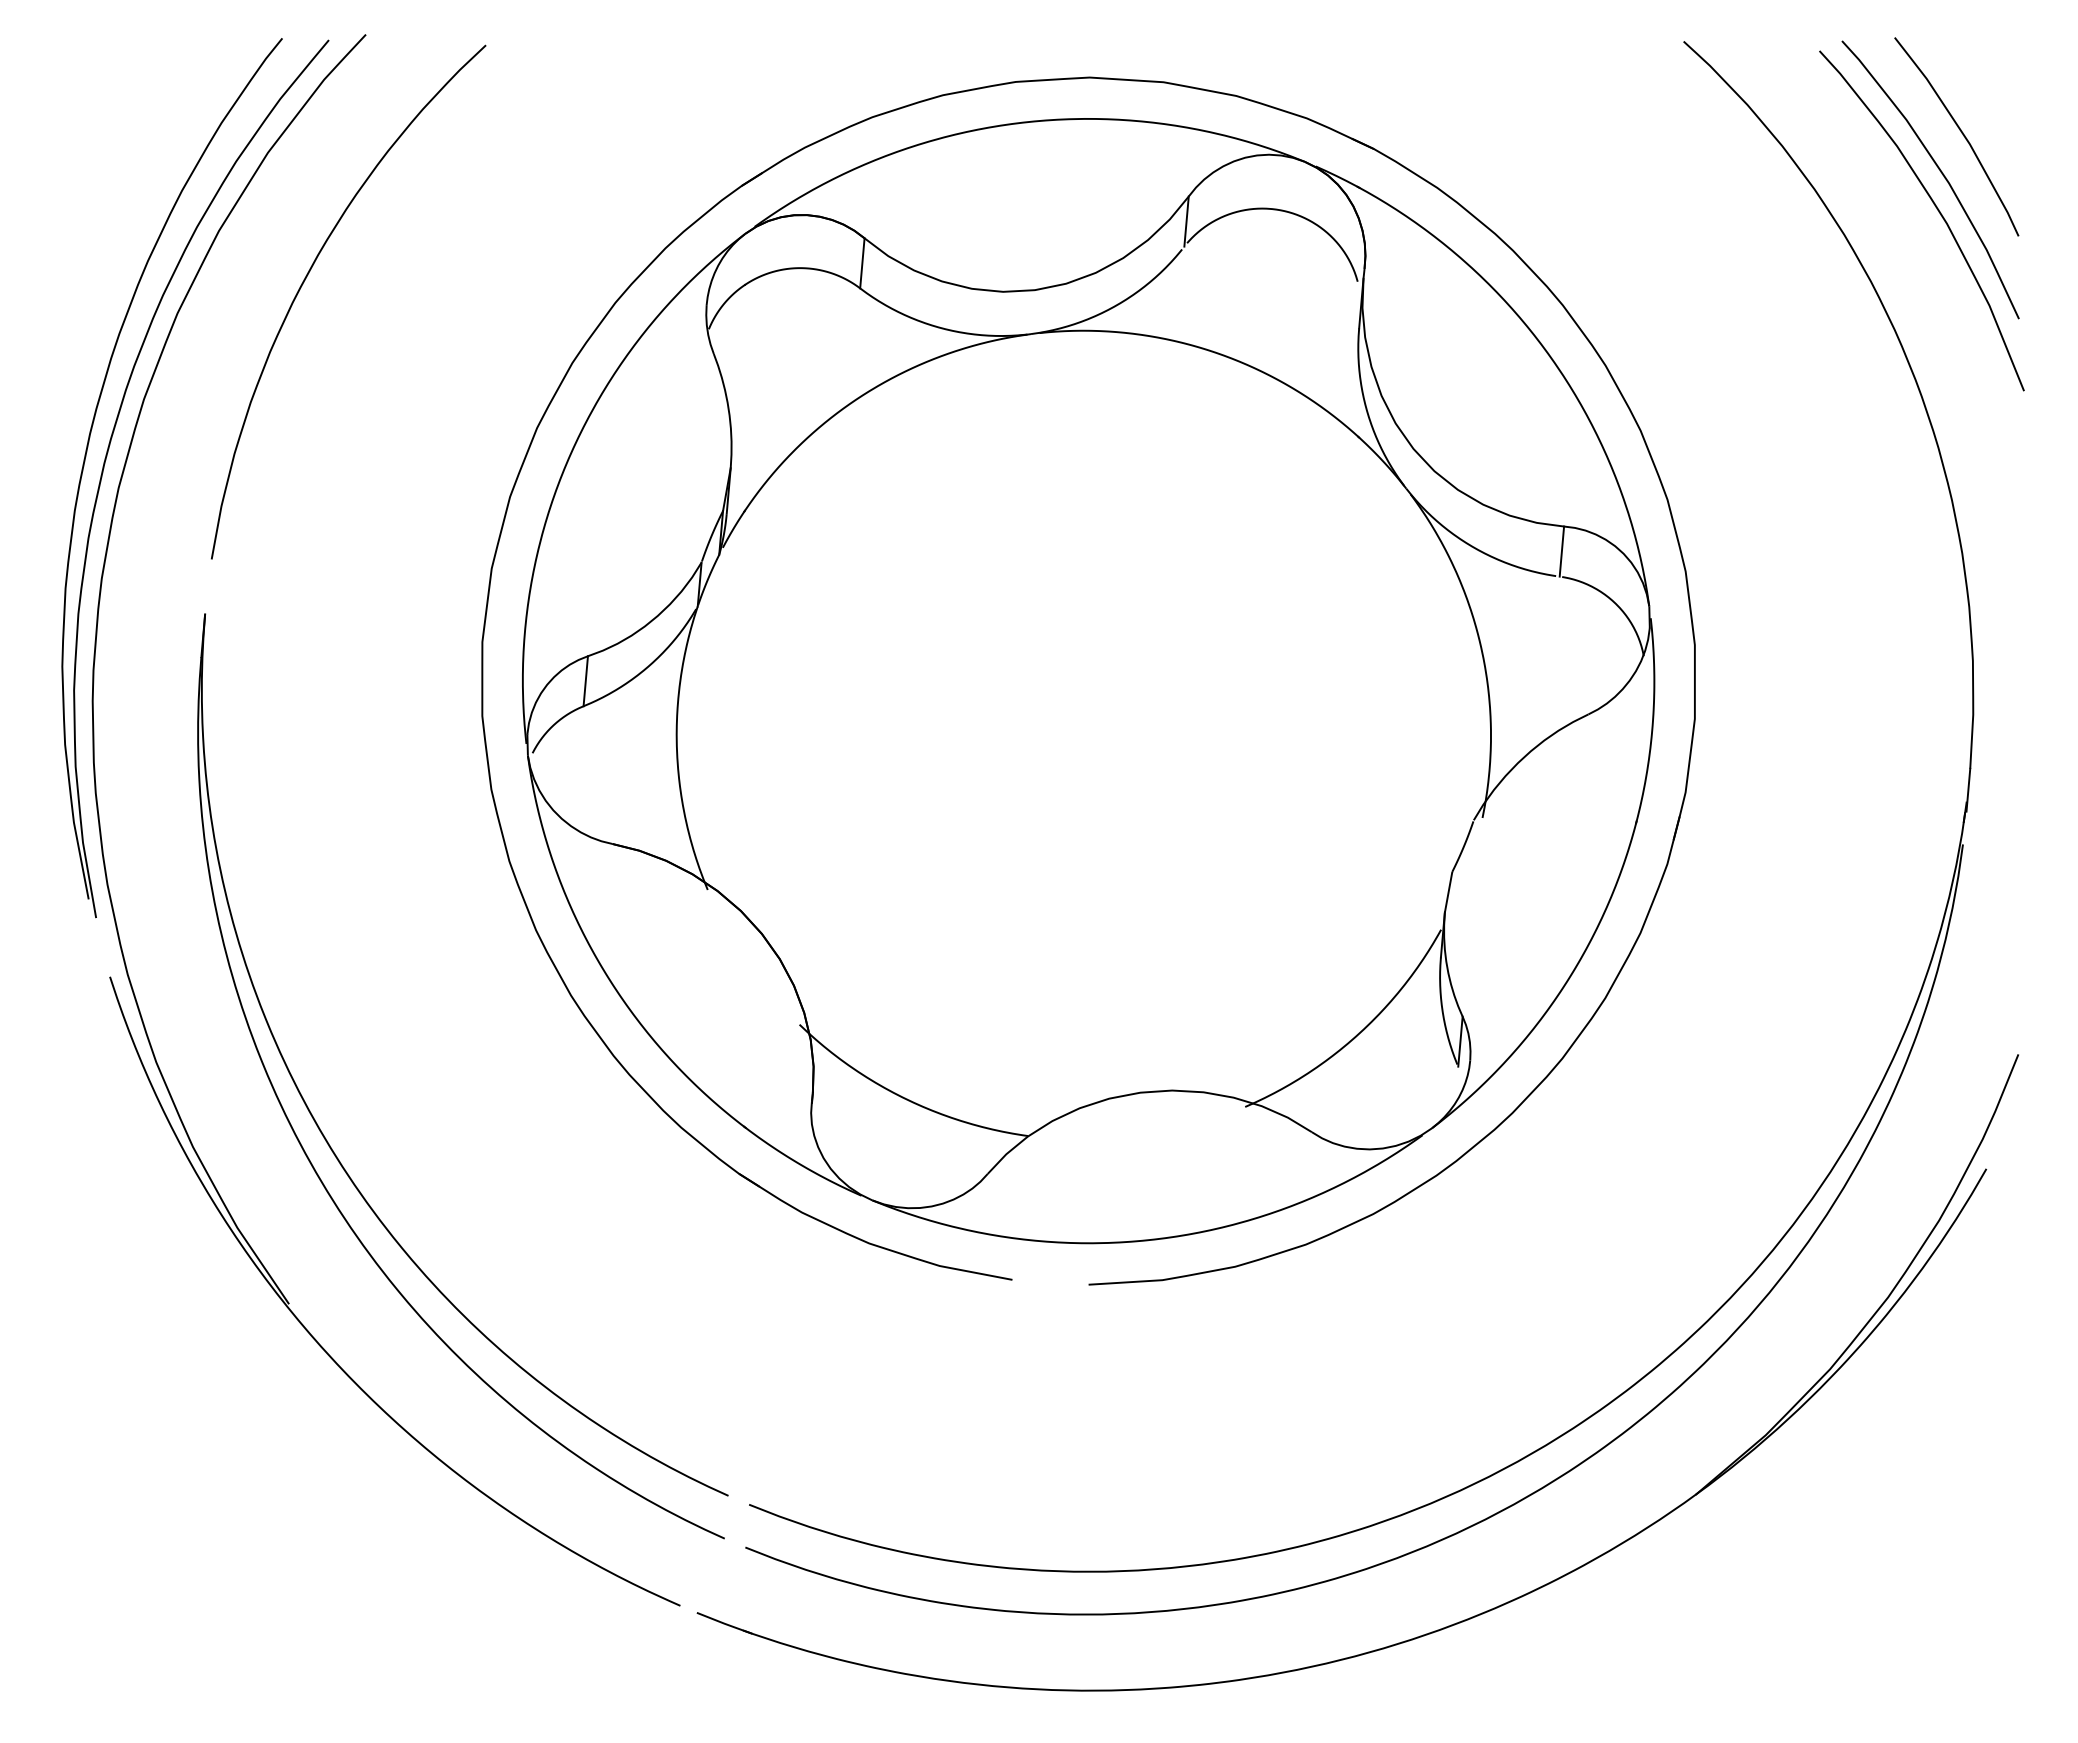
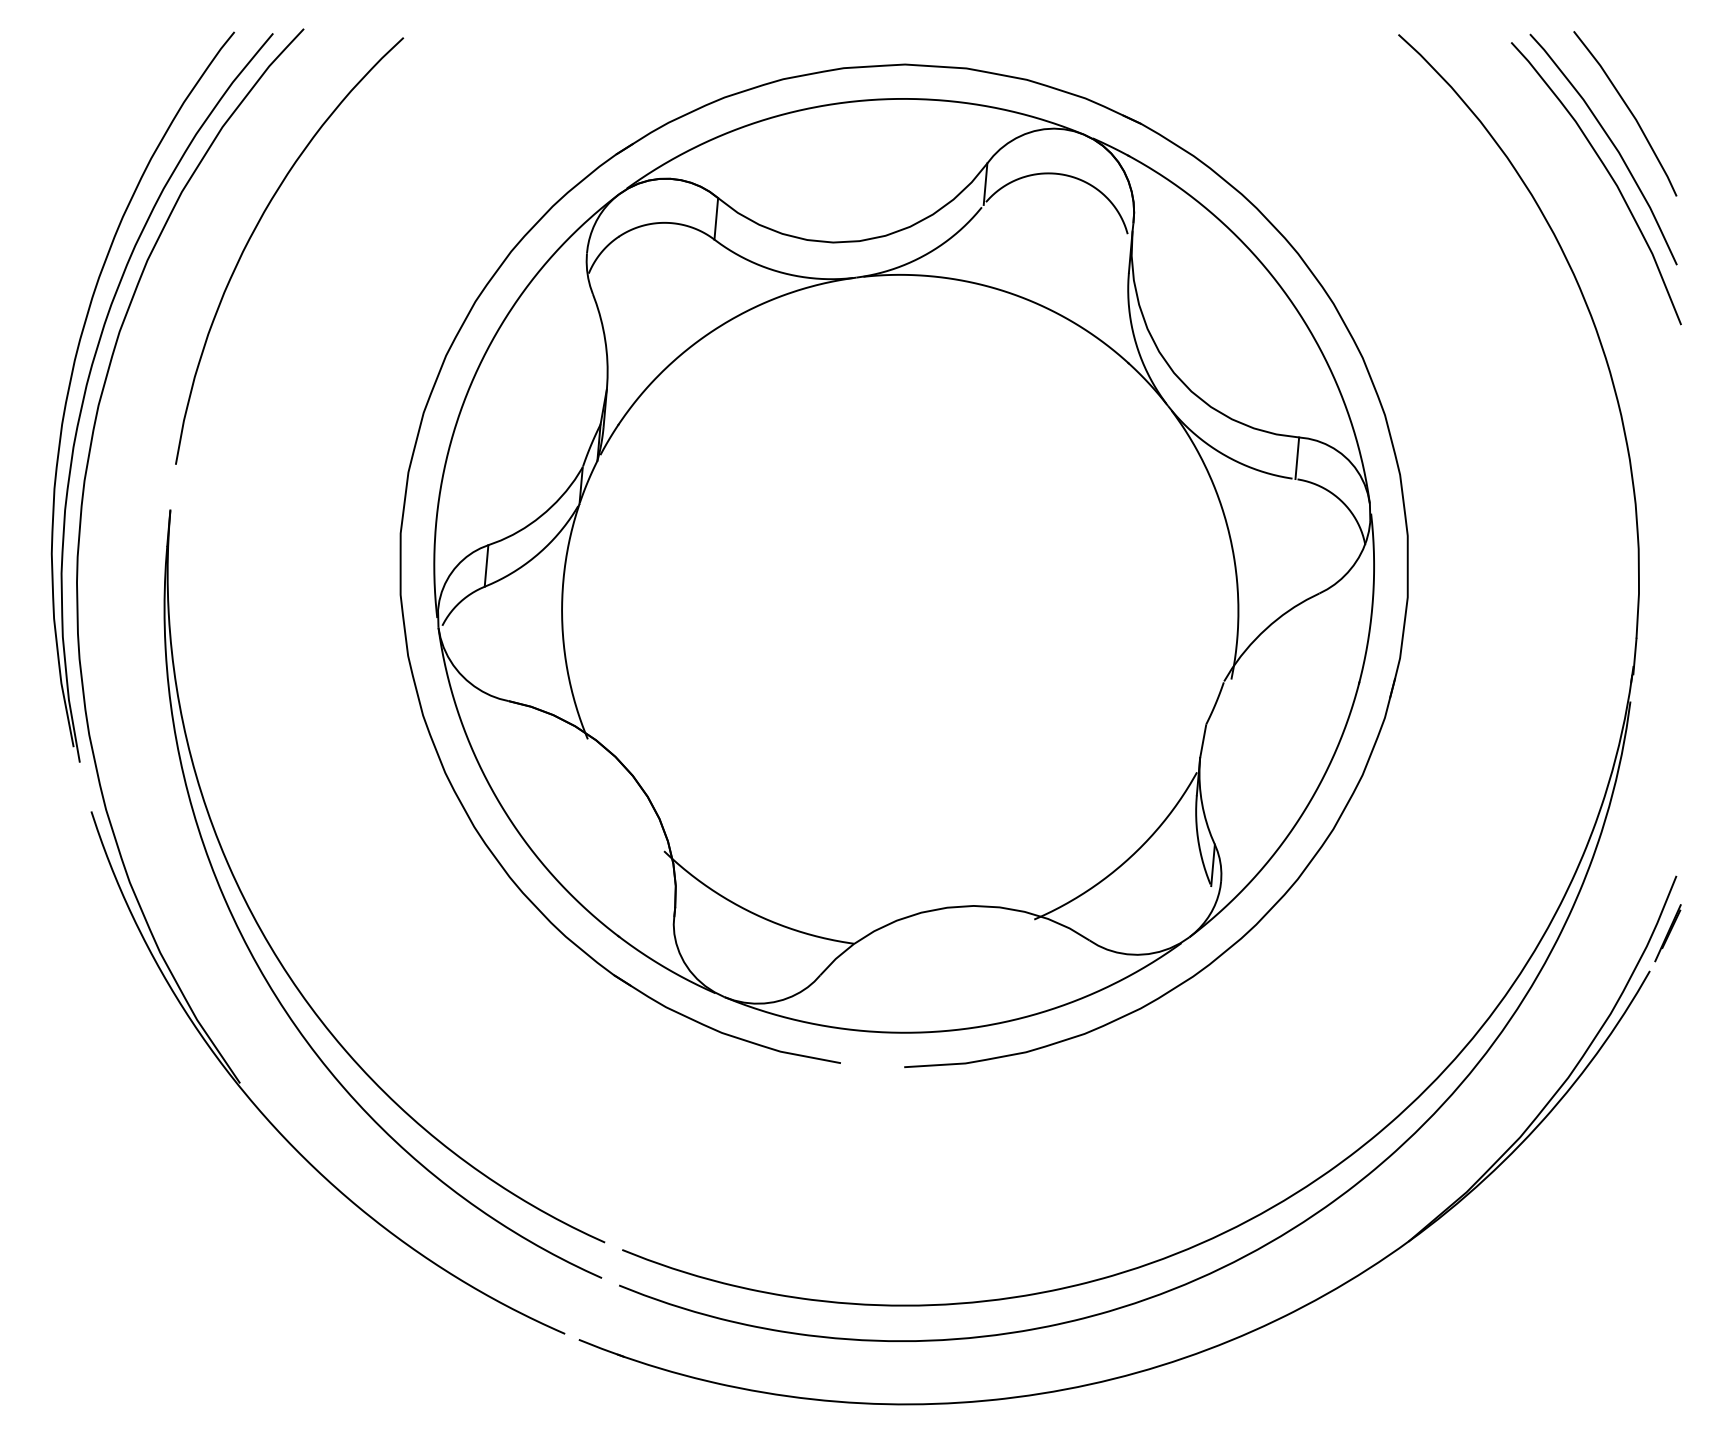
part: (2007, 1123) -> (1667, 933), added

